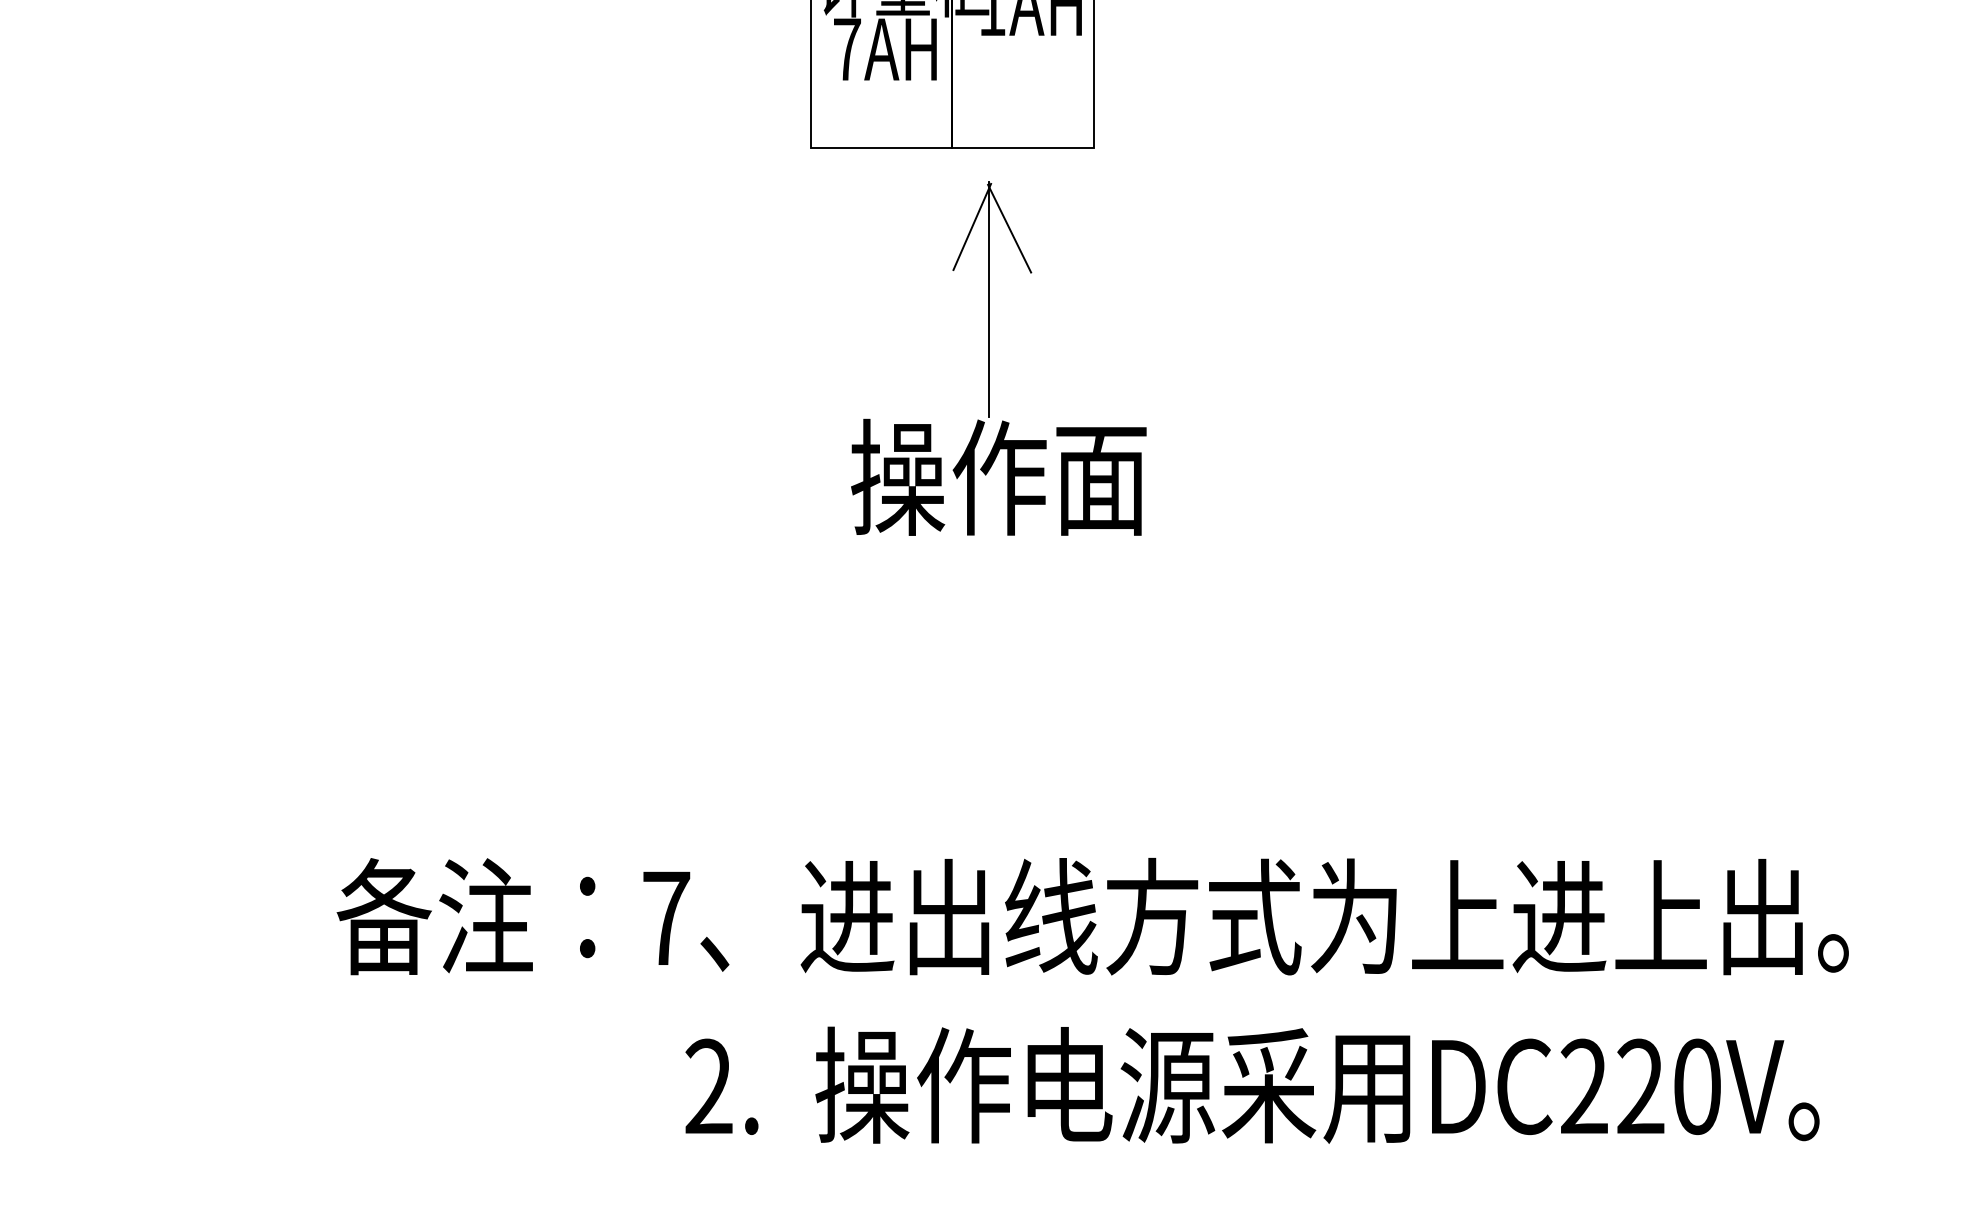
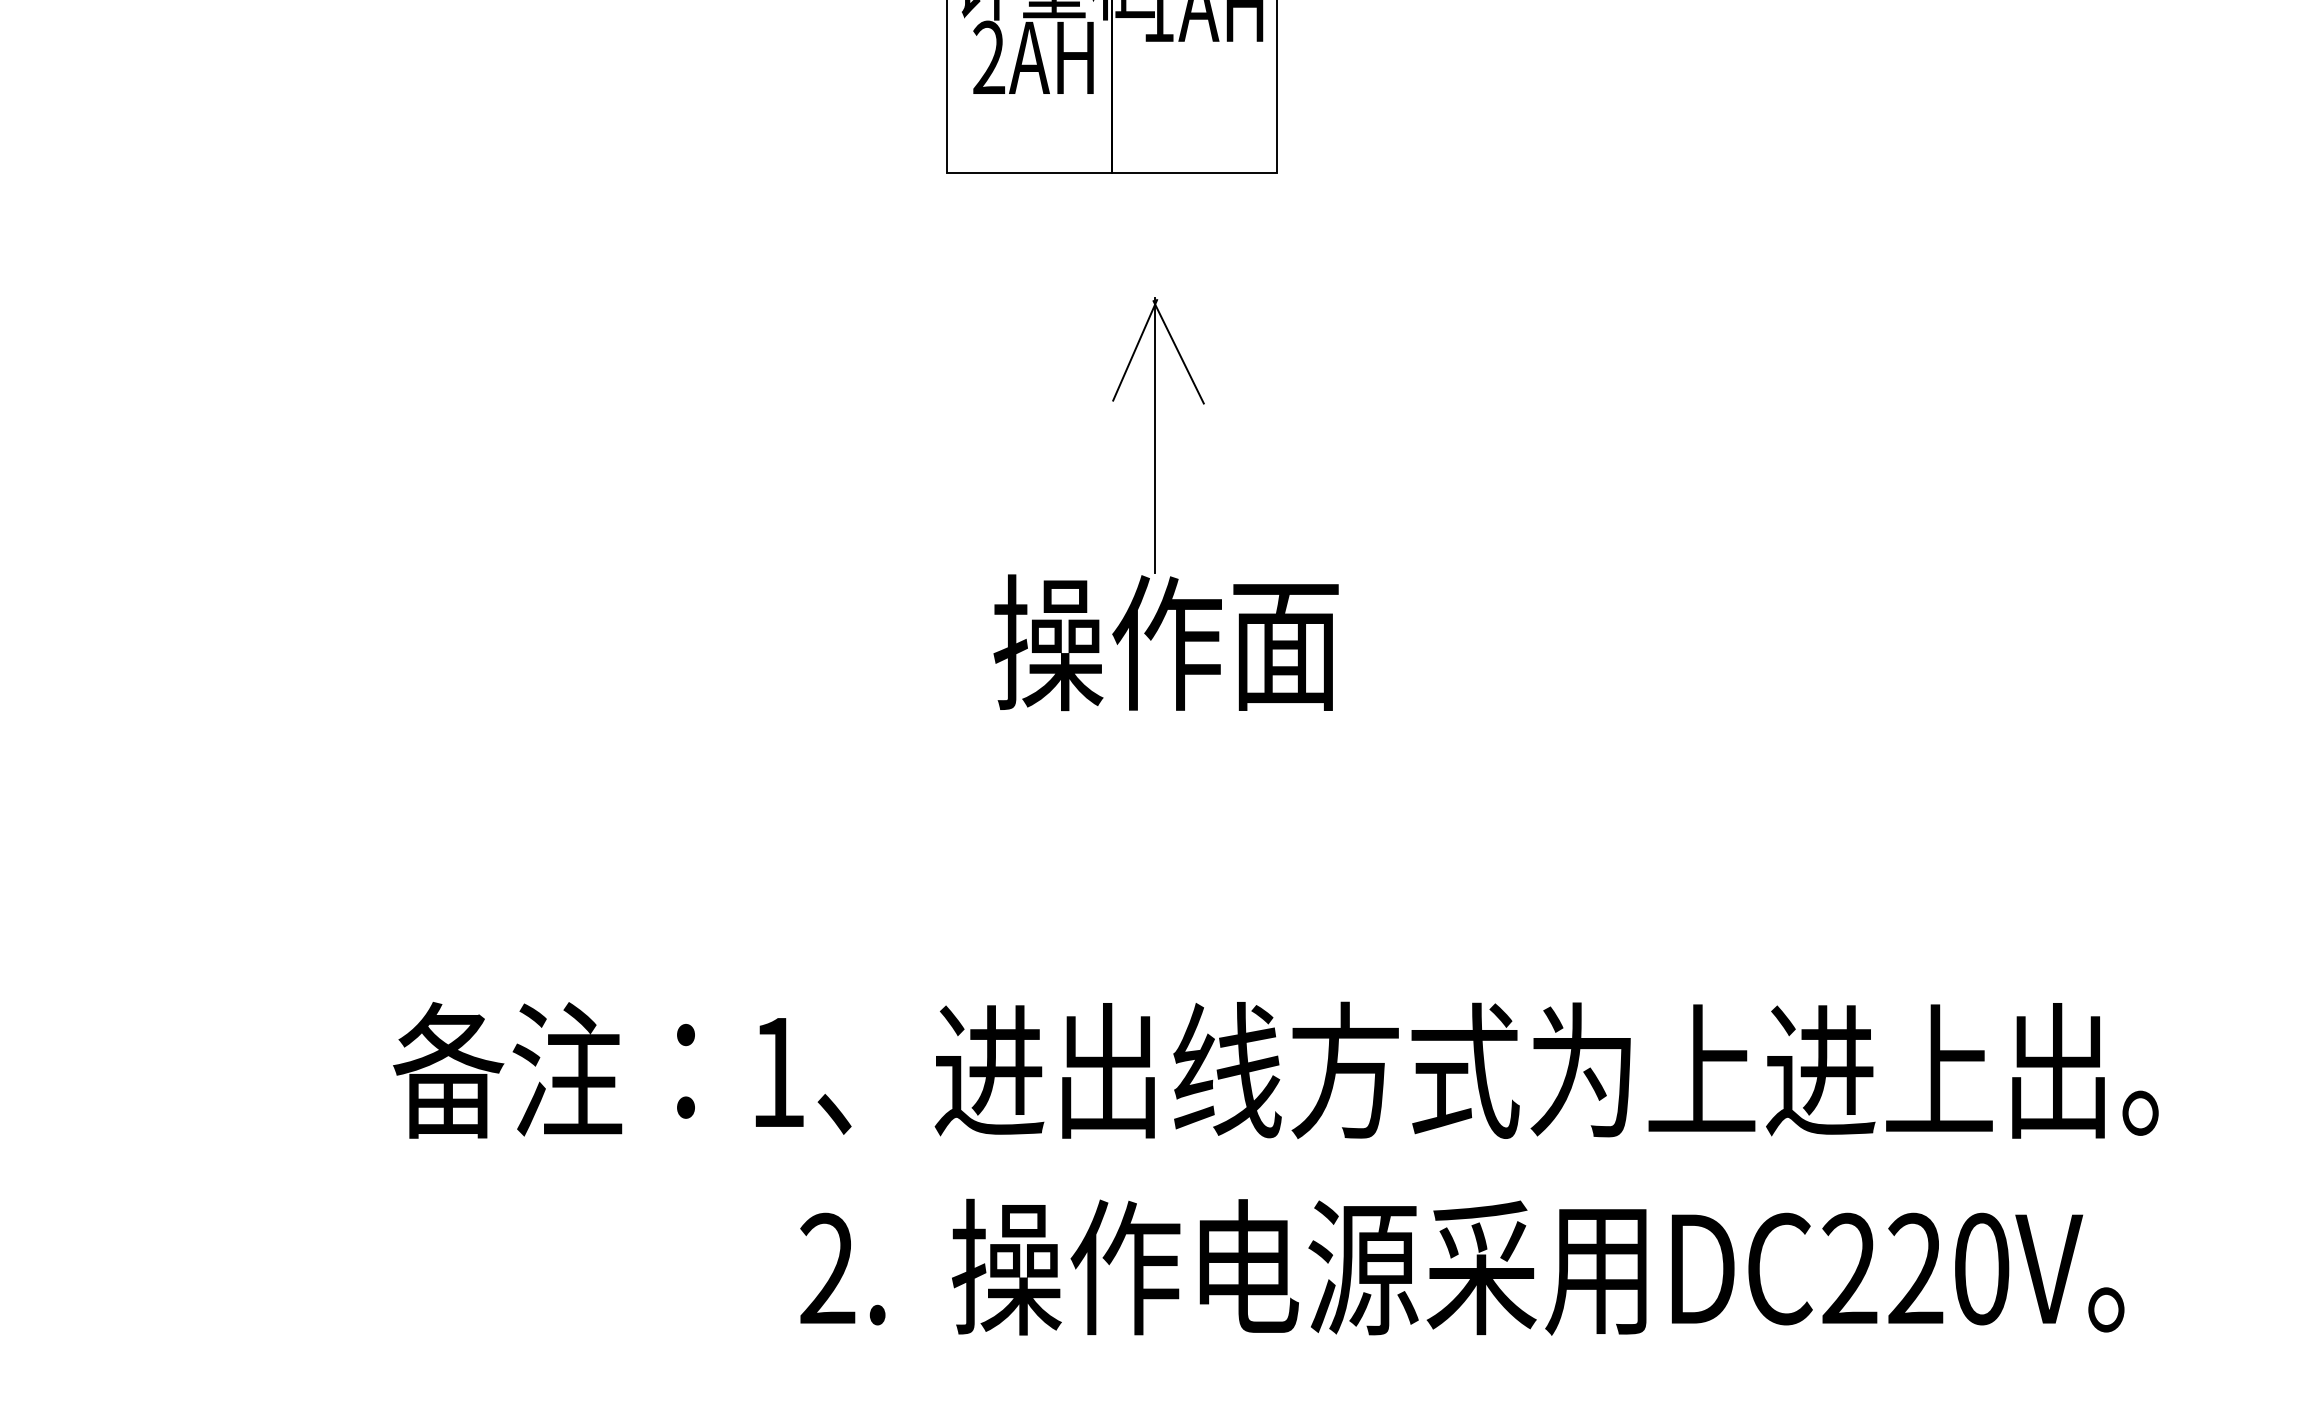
text: (846, 48) -> (988, 56), 7AH -> 2AH
part: (989, 358) -> (1155, 503), moved
text: (666, 917) -> (778, 1071), 7 -> 1

